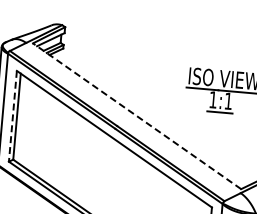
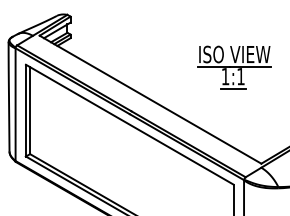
line: (12, 116) -> (25, 110), dashed -> solid
line: (137, 116) -> (150, 99), dashed -> solid

